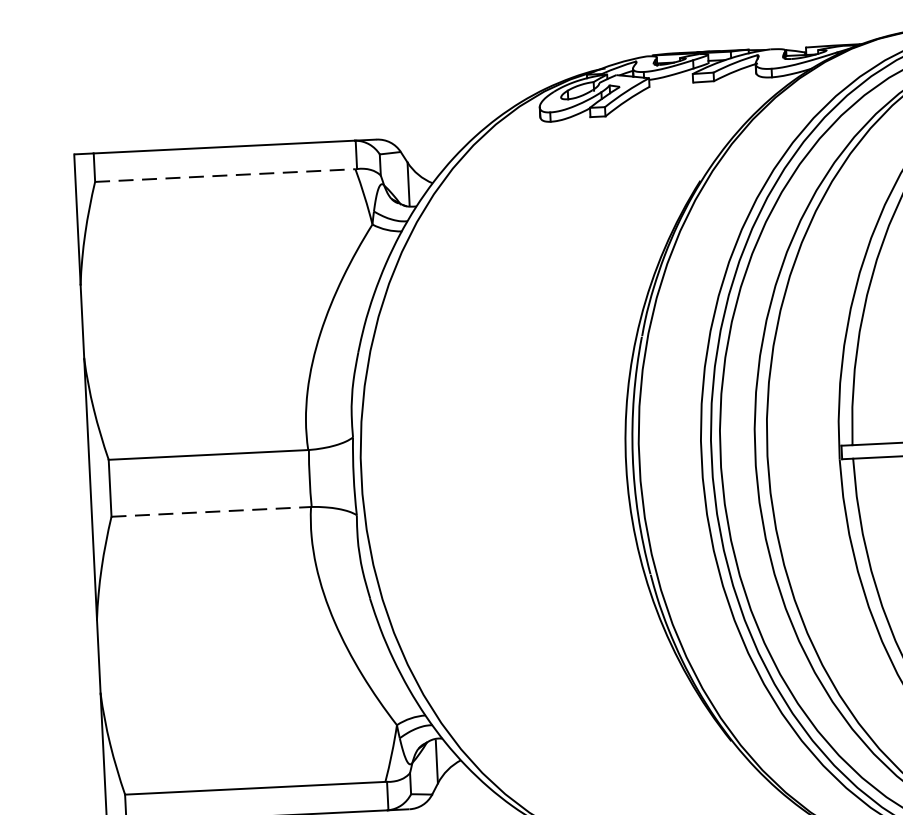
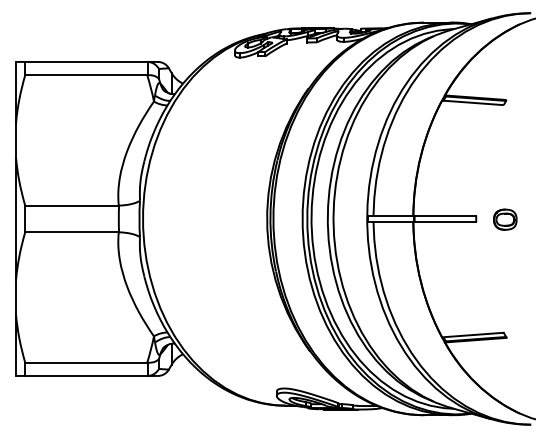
line: (225, 175) -> (86, 75), dashed -> solid
line: (212, 512) -> (72, 232), dashed -> solid

